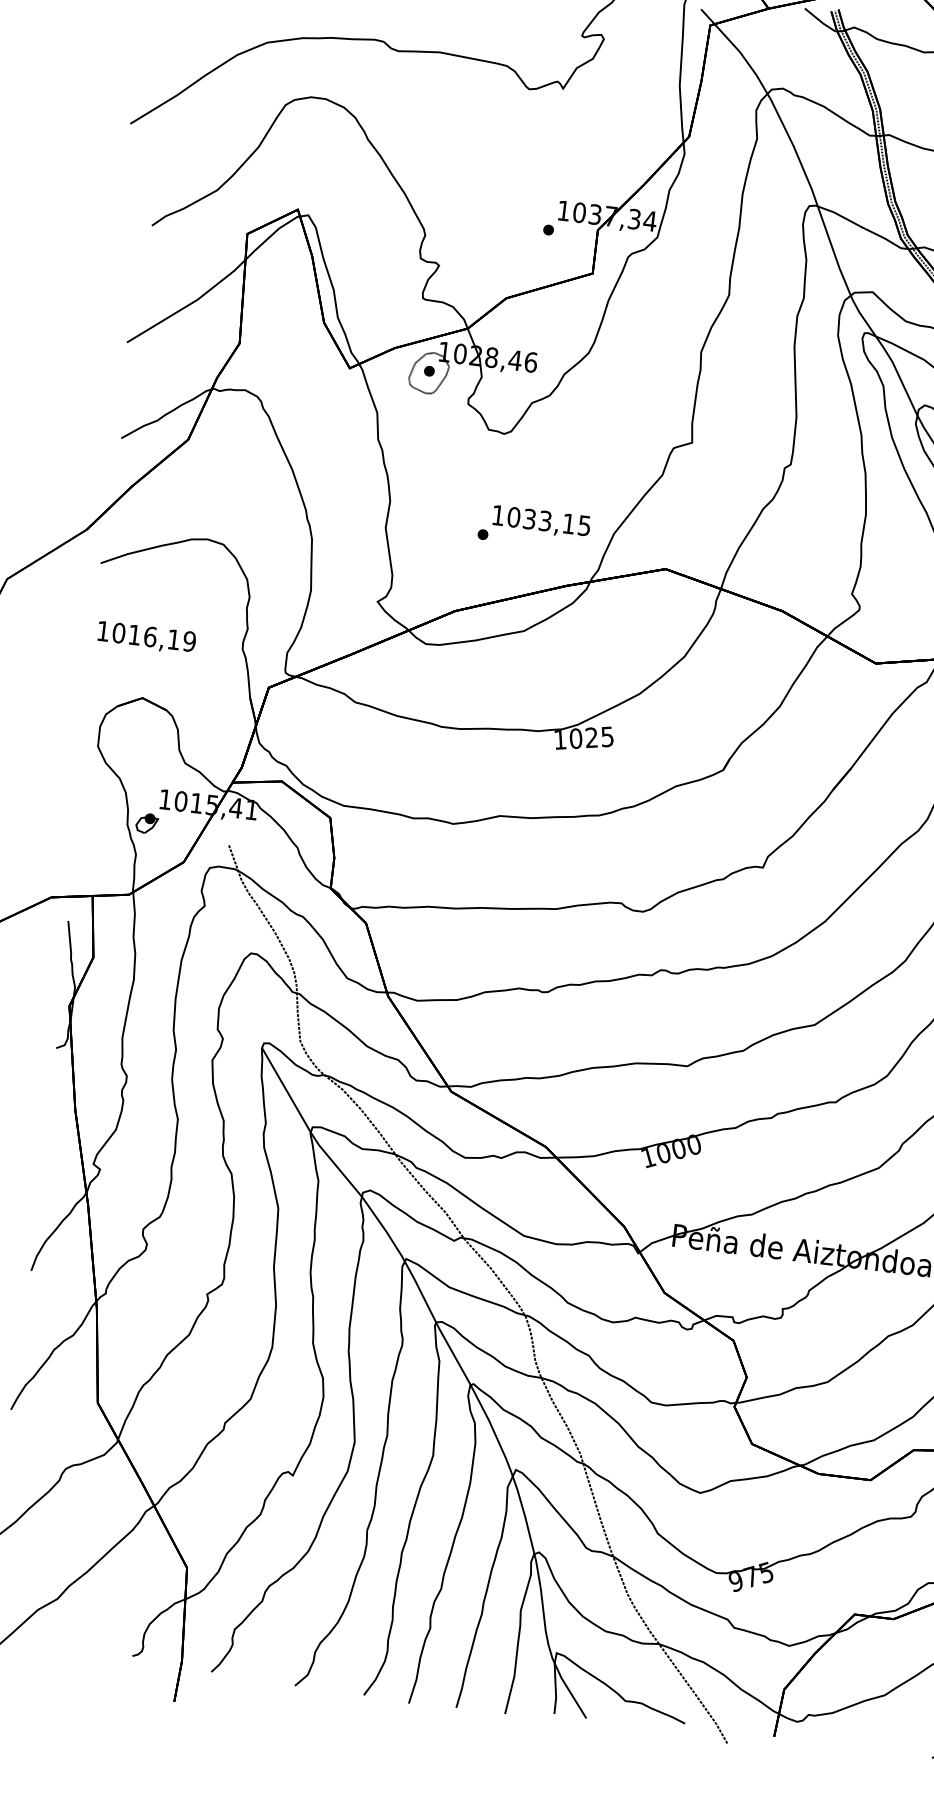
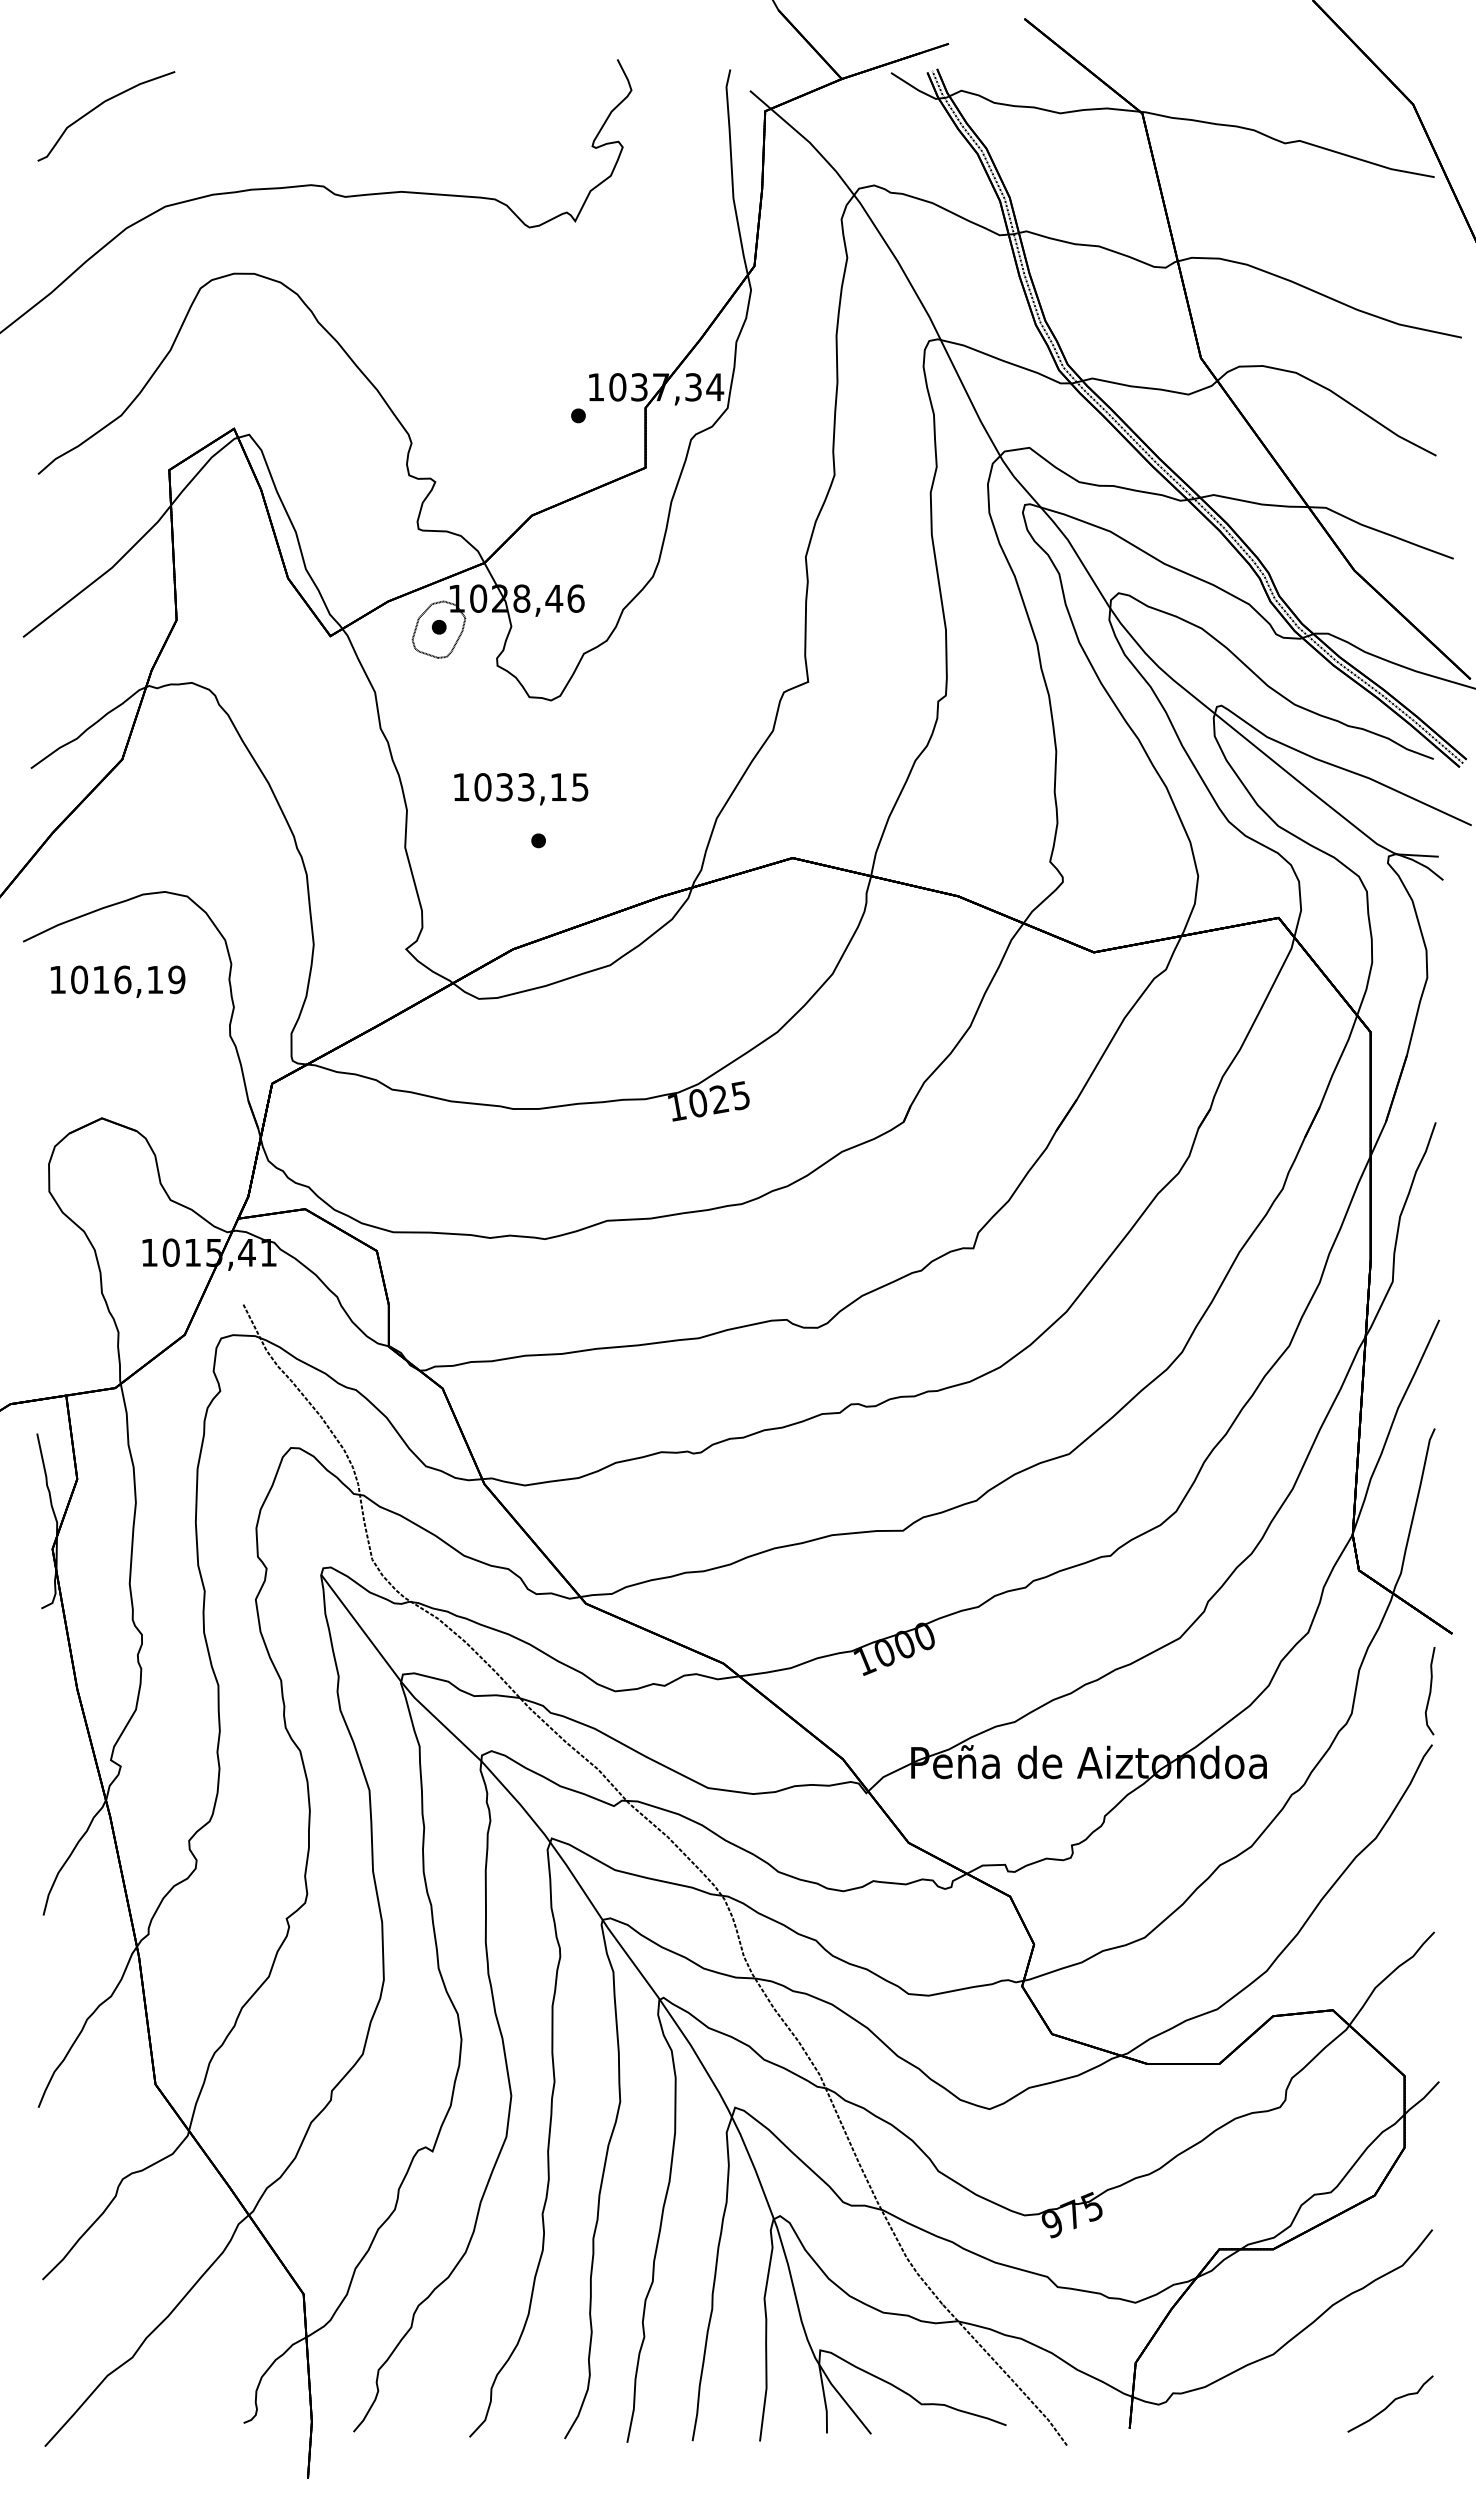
text: (541, 522) -> (521, 789), moved
text: (146, 637) -> (117, 981), moved
part: (147, 823) -> (128, 1288), removed

